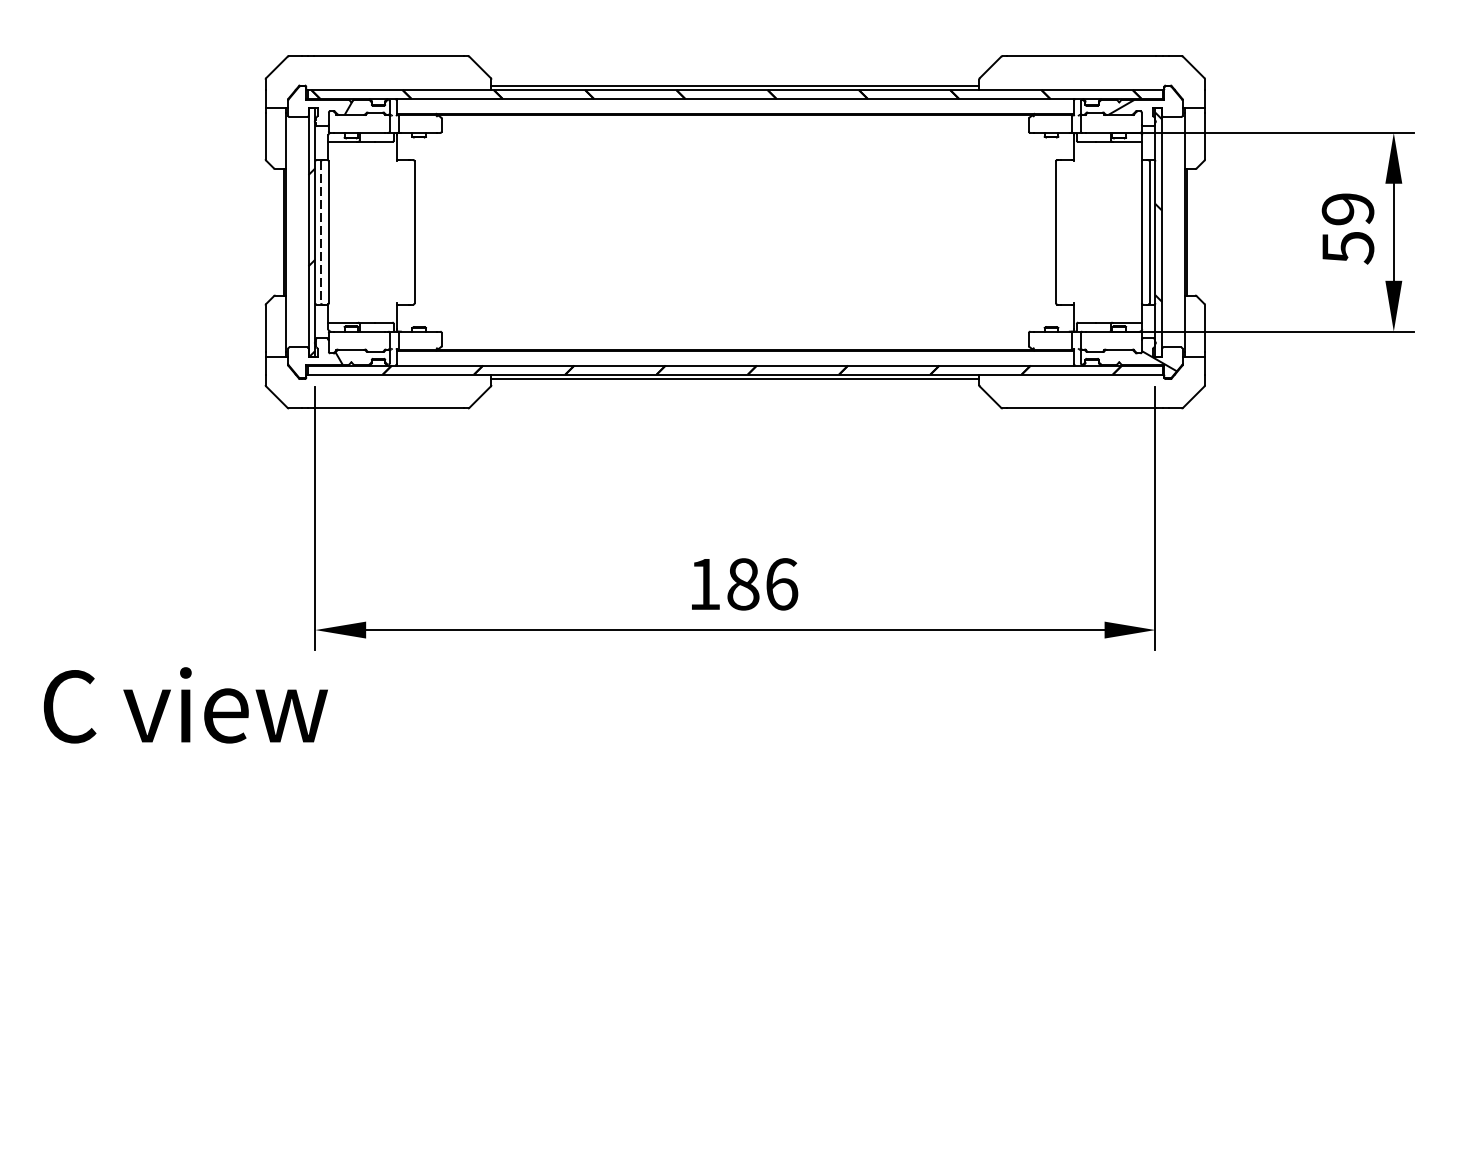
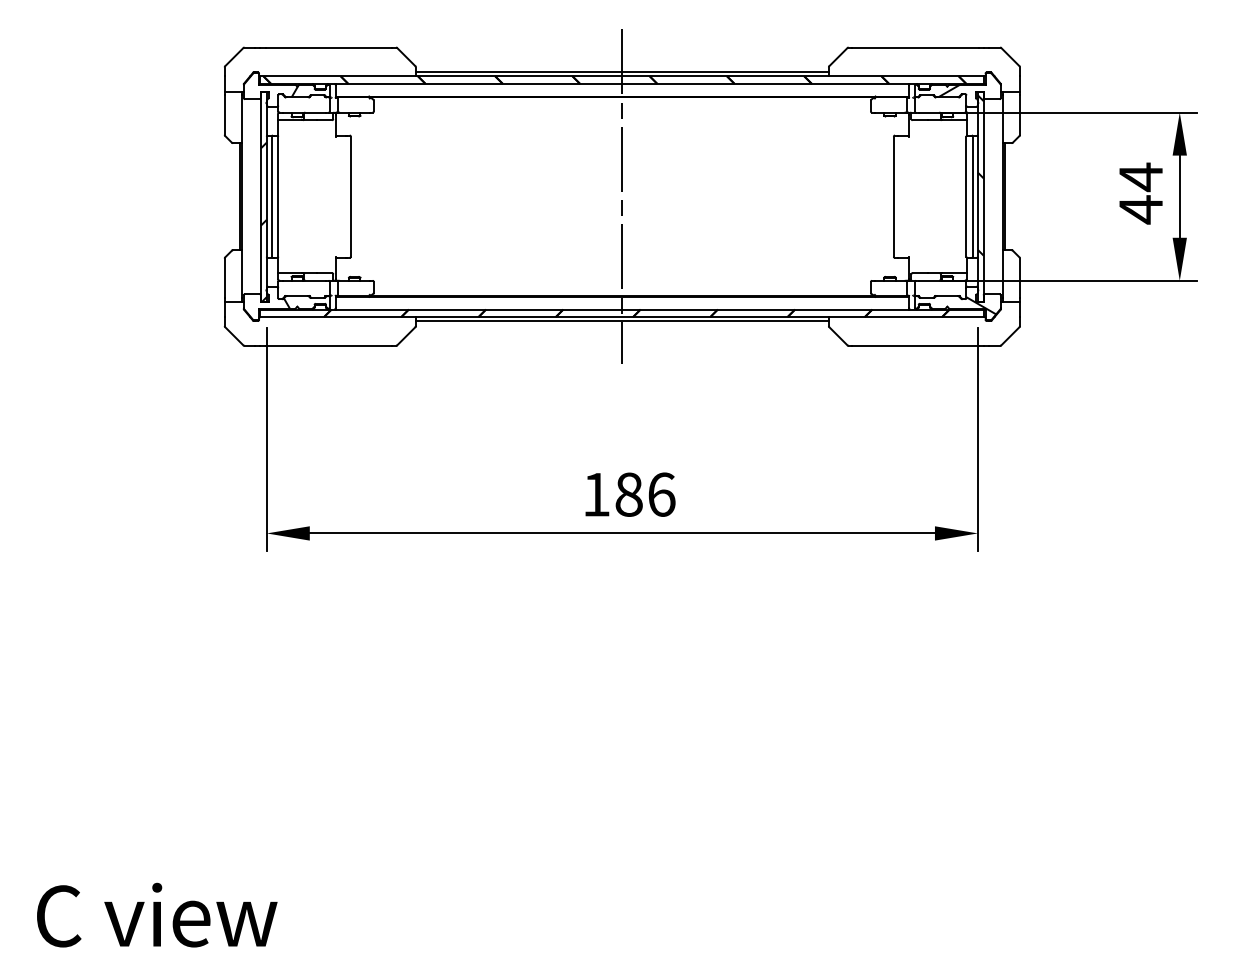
text: (1347, 228) -> (1140, 193), 59 -> 44
line: (735, 232) -> (622, 196), added
line: (320, 233) -> (271, 197), dashed -> solid
text: (186, 704) -> (157, 914), moved

